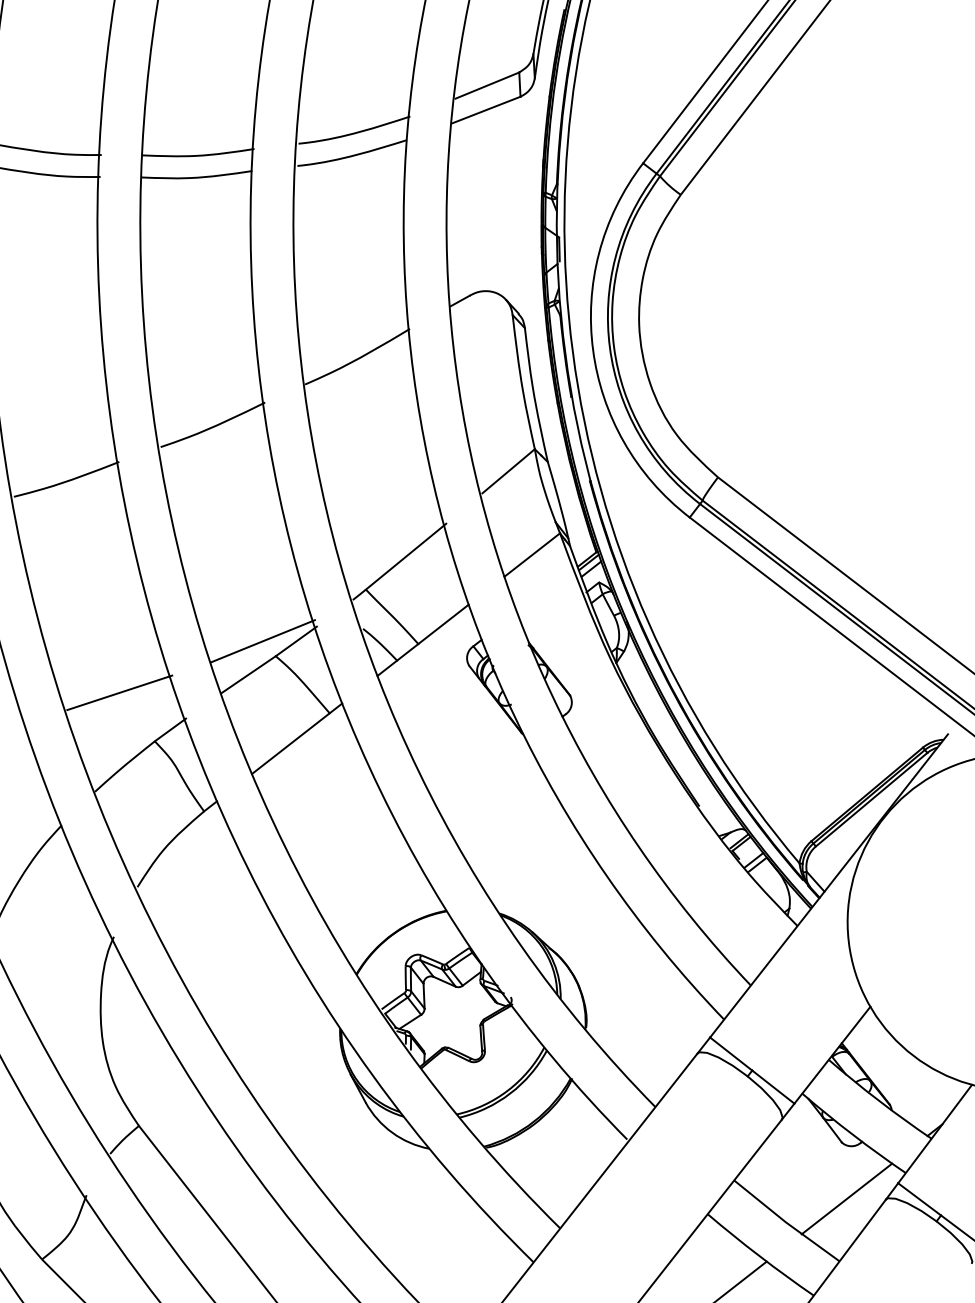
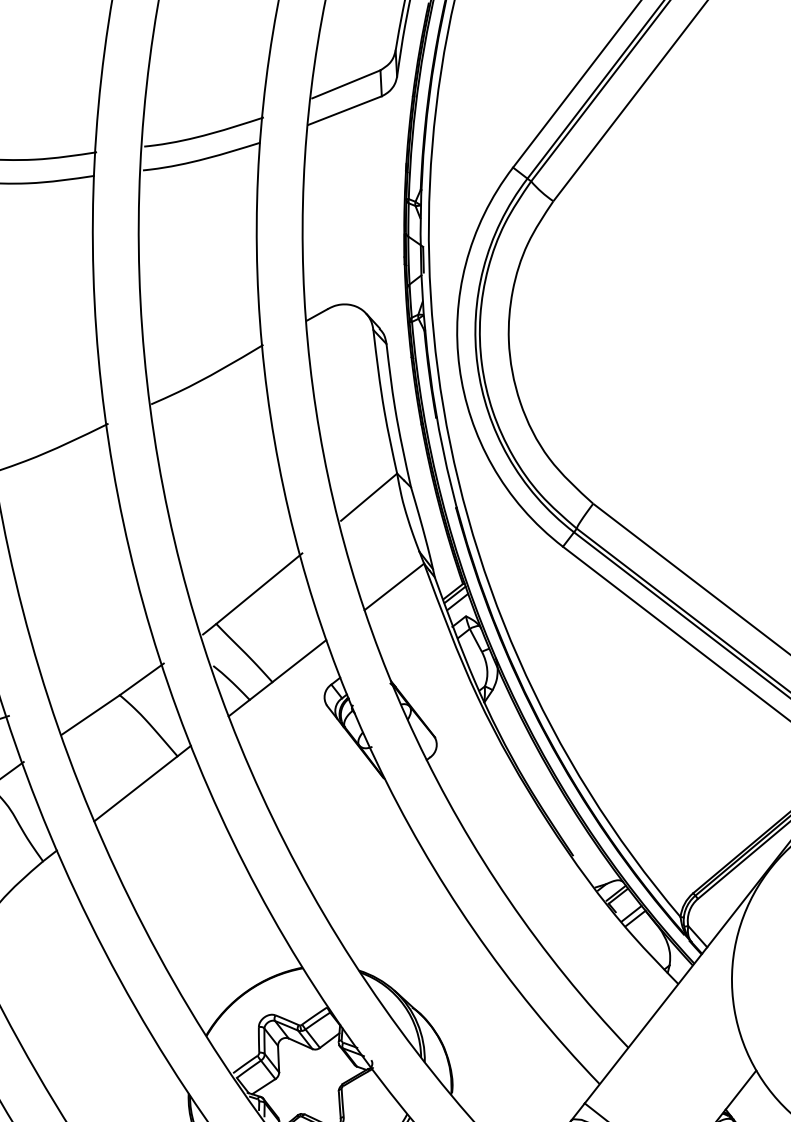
line: (262, 641) -> (105, 679), removed

